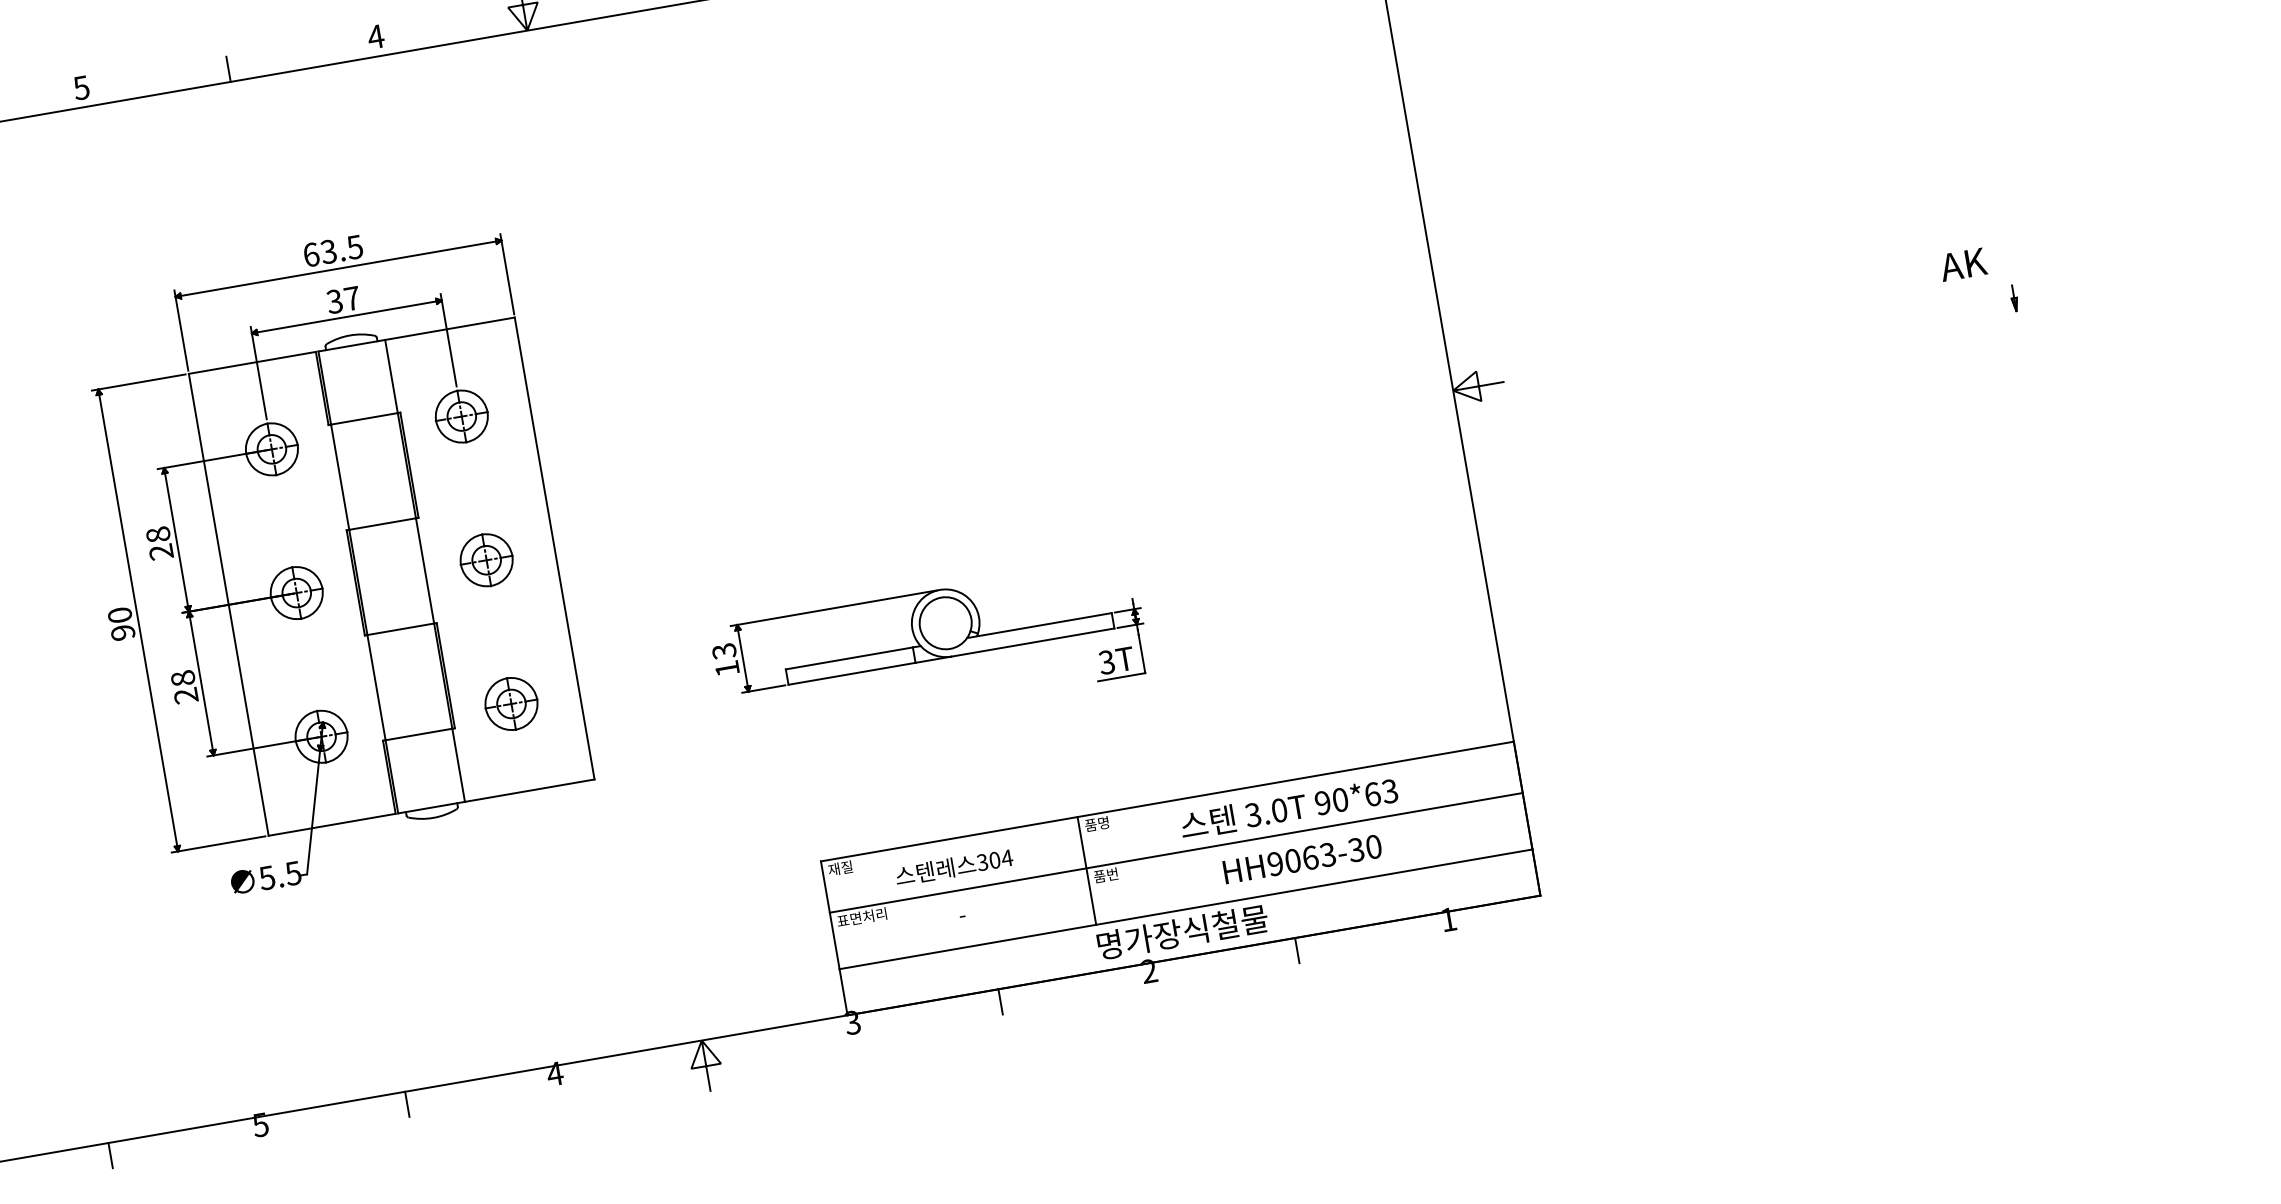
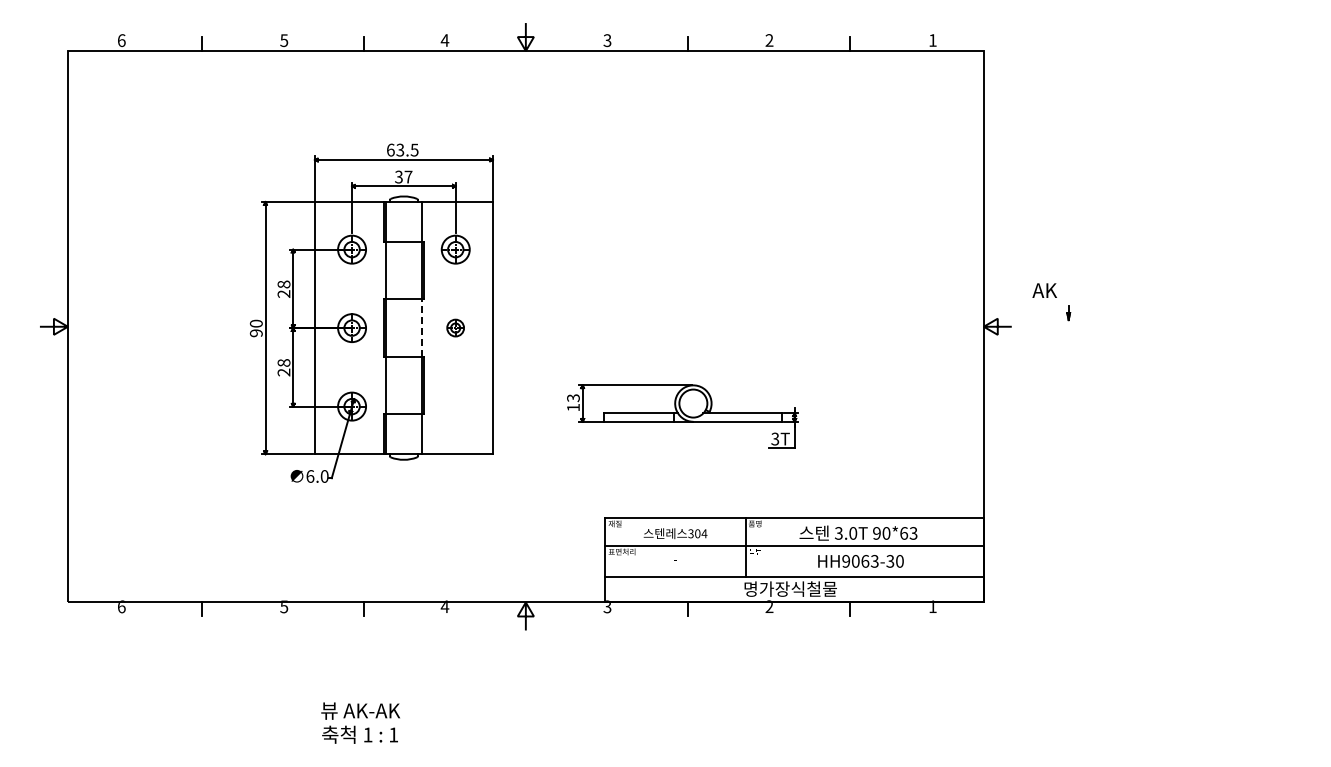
part: (1979, 284) -> (1051, 302), moved
part: (485, 559) -> (455, 327), size x0.6
line: (425, 571) -> (422, 328), solid -> dashed
part: (510, 703) -> (455, 406), removed
text: (280, 875) -> (317, 476), 5.5 -> 6.0

